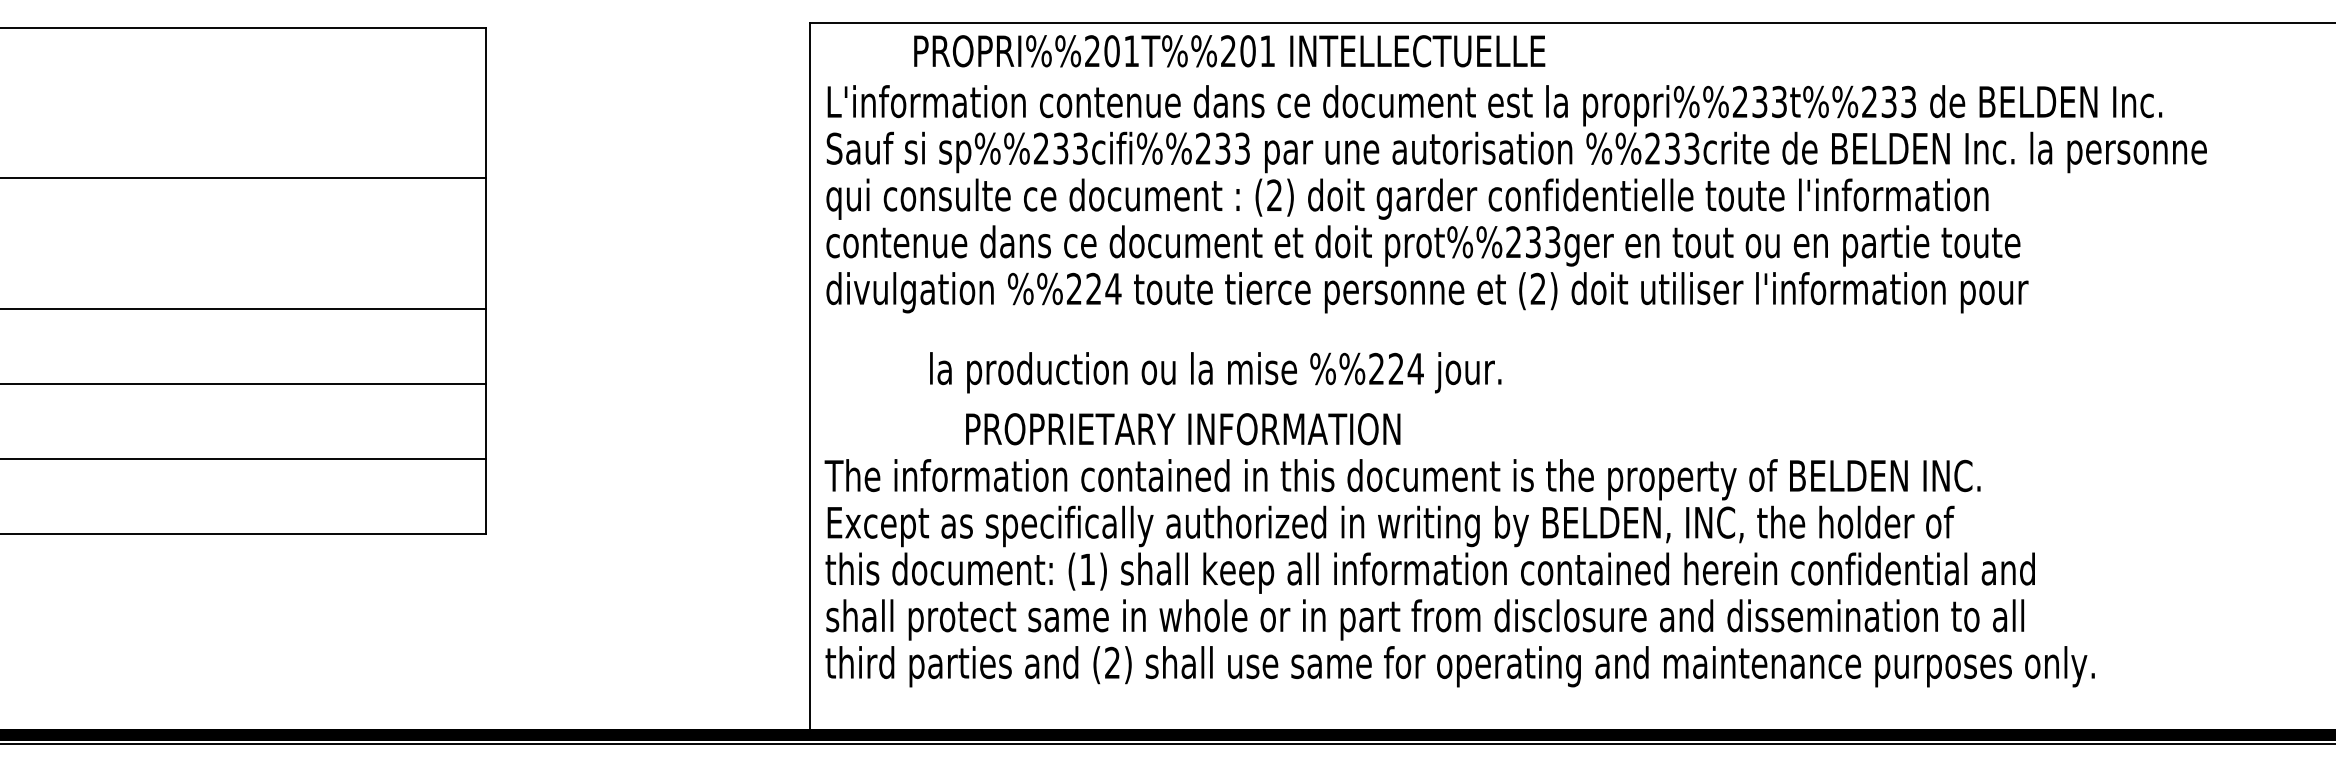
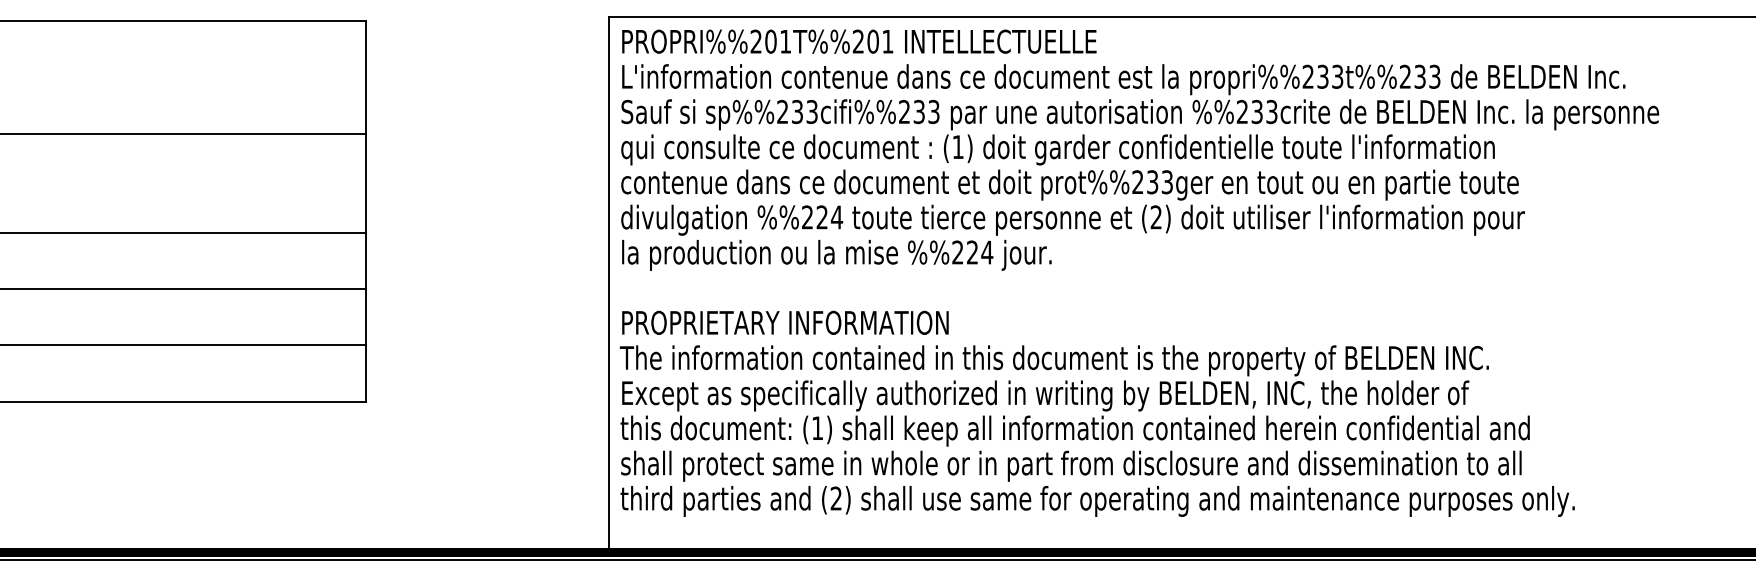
text: (1229, 50) -> (859, 41), moved
text: (1273, 194) -> (957, 146), (2) -> (1)
text: (1215, 371) -> (836, 254), moved
text: (1183, 428) -> (785, 322), moved

